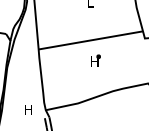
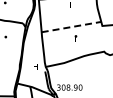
line: (90, 41) -> (71, 27), solid -> dashed

